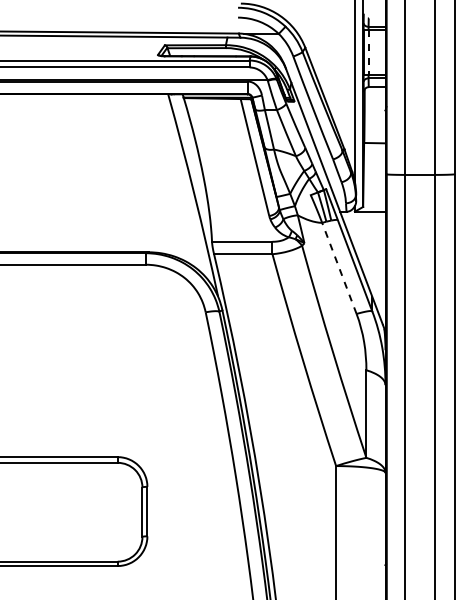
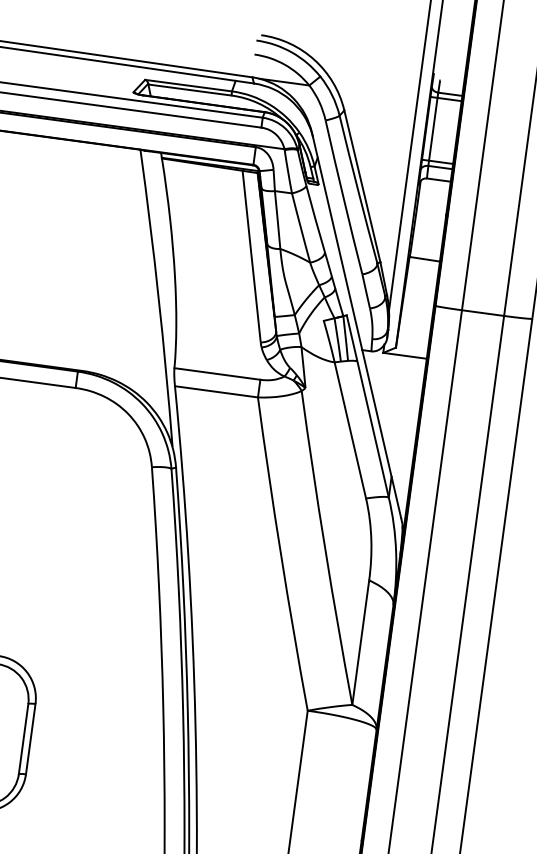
line: (368, 53) -> (433, 130), dashed -> solid
line: (339, 268) -> (350, 430), dashed -> solid

